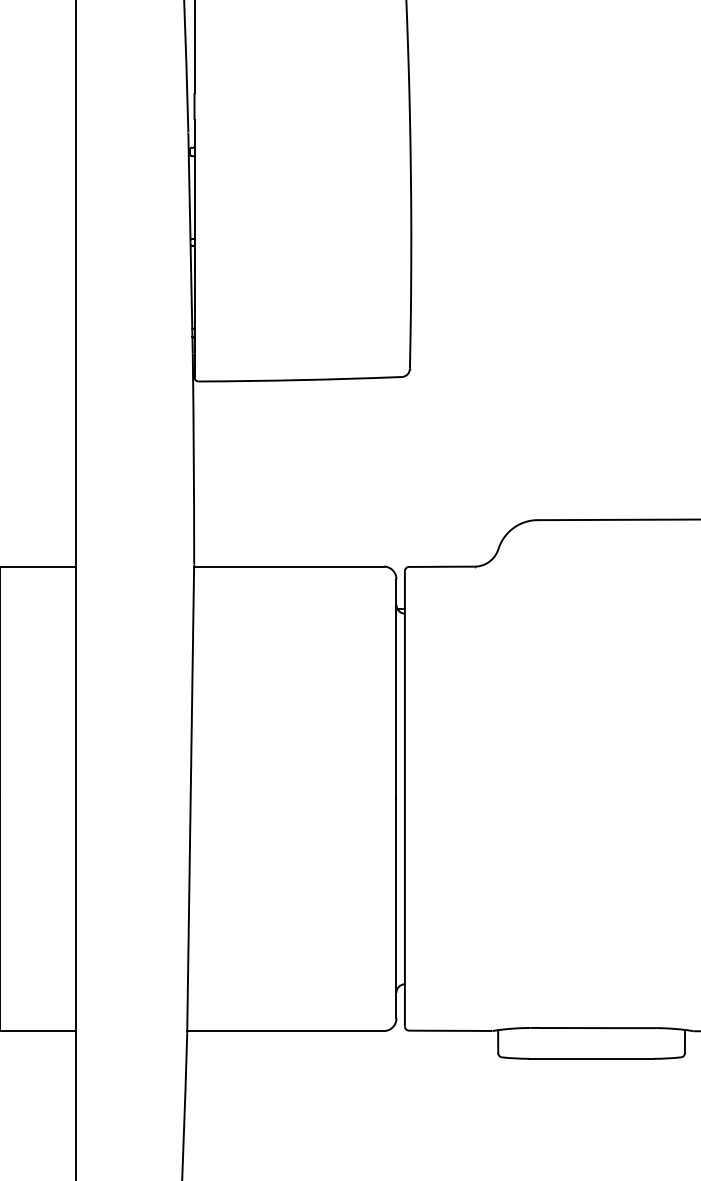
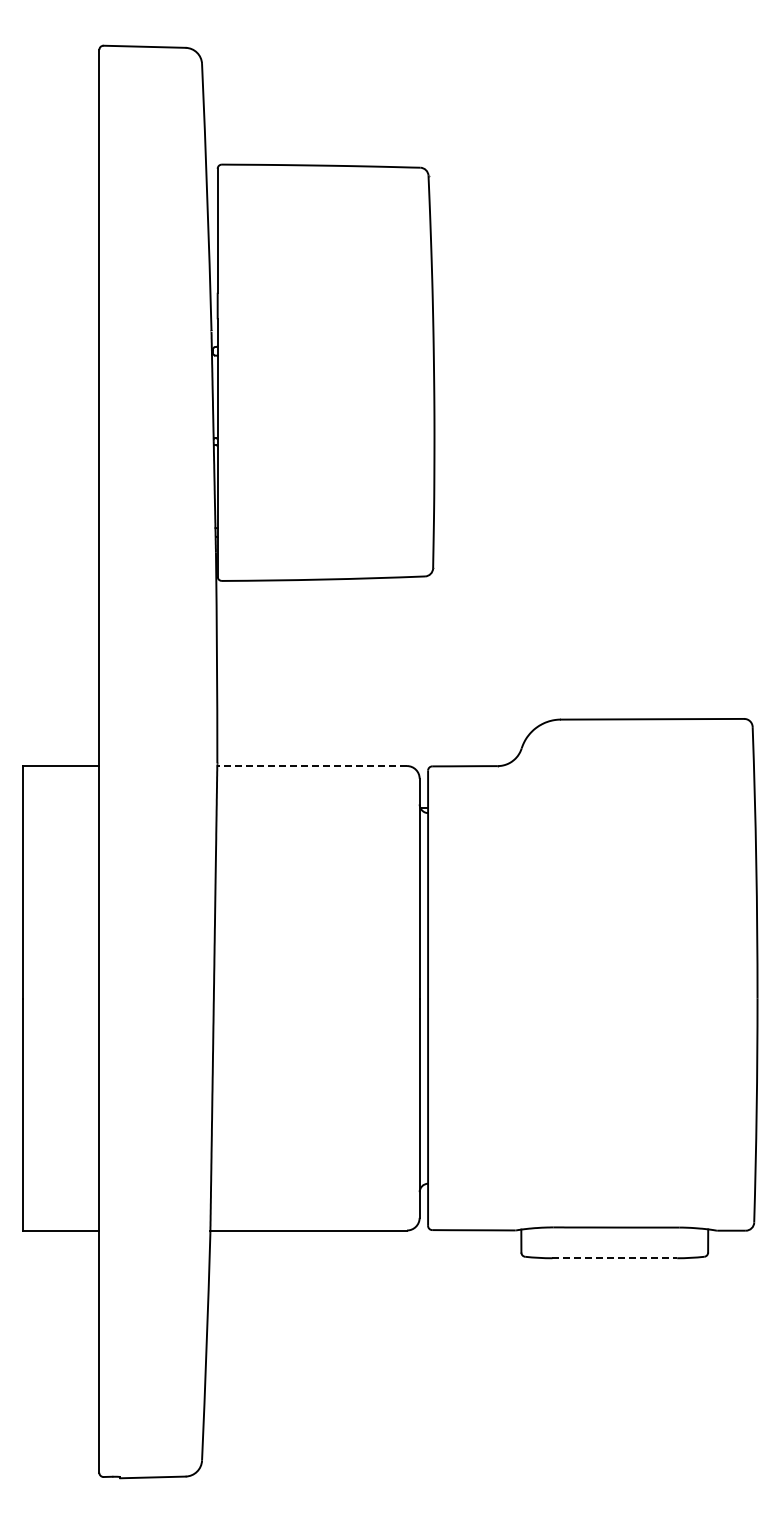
line: (289, 567) -> (312, 766), solid -> dashed
line: (592, 1059) -> (615, 1258), solid -> dashed

